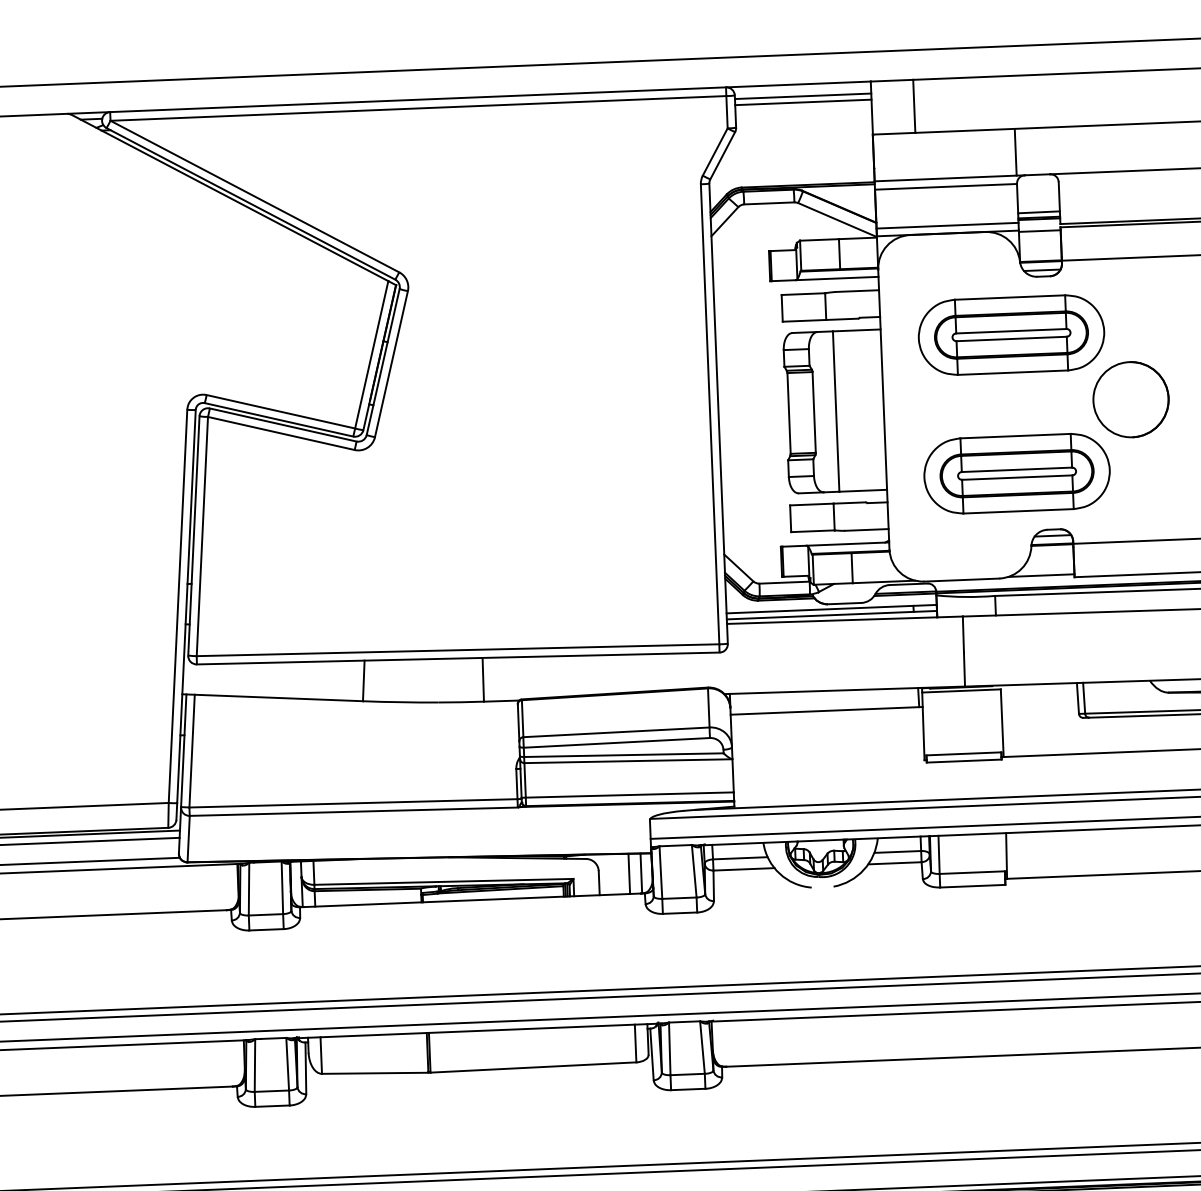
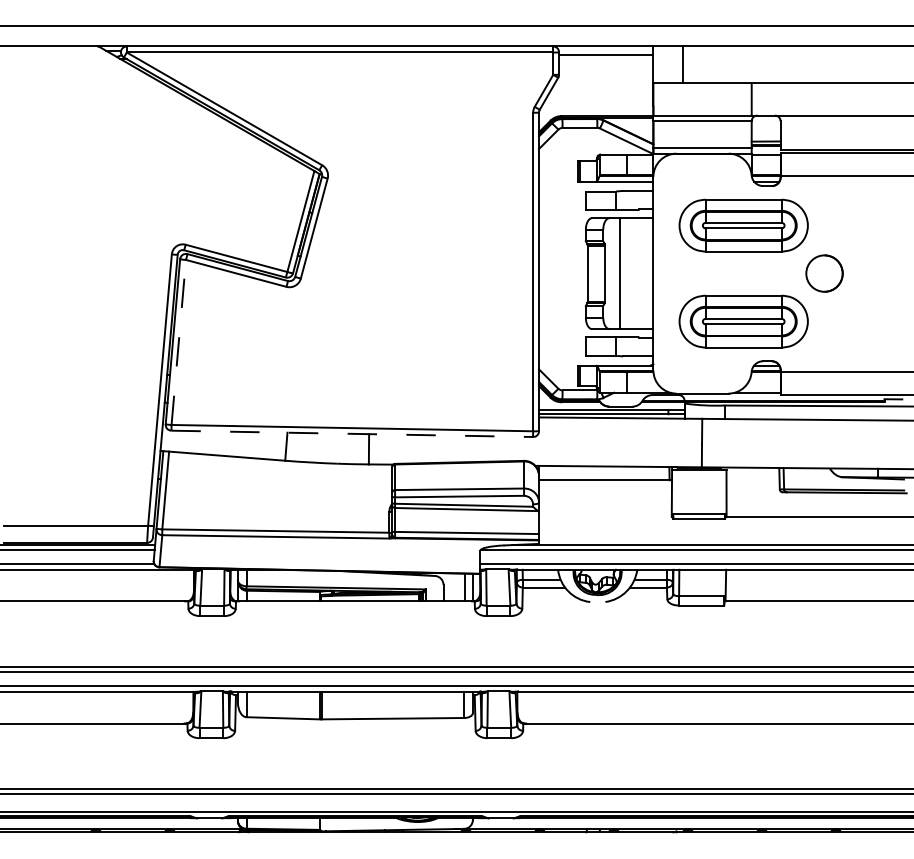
line: (803, 103) -> (606, 59), removed
circle: (1130, 399) -> (824, 273), size x0.7
line: (201, 536) -> (178, 342), solid -> dashed
line: (458, 657) -> (352, 433), solid -> dashed

